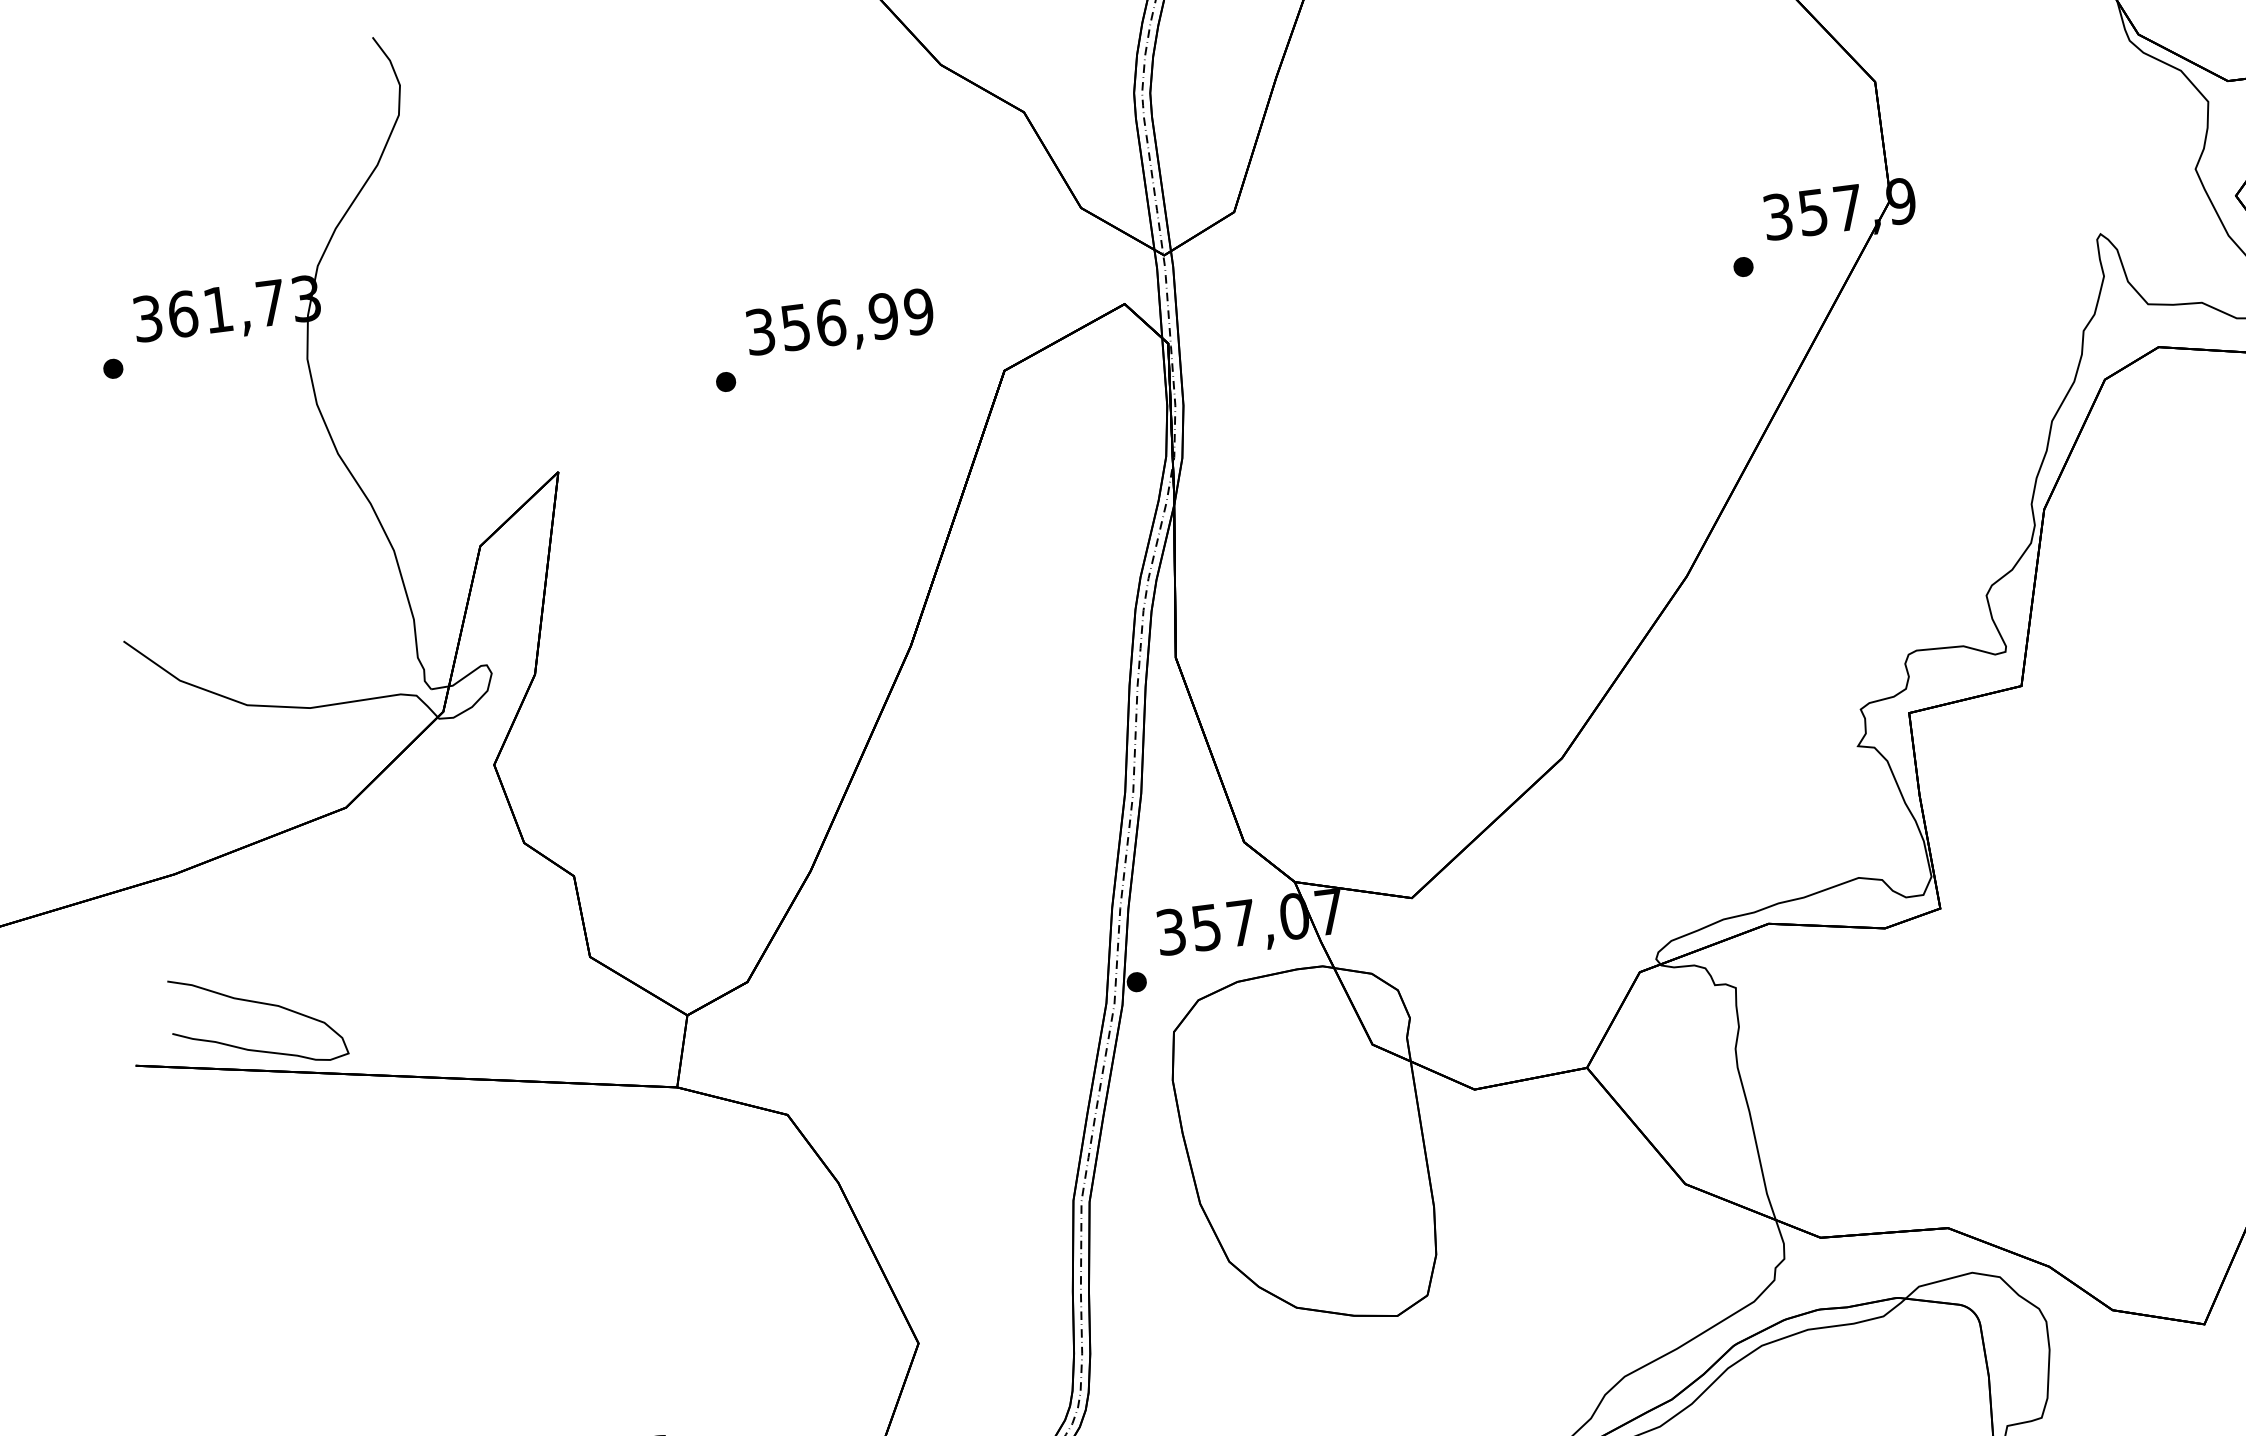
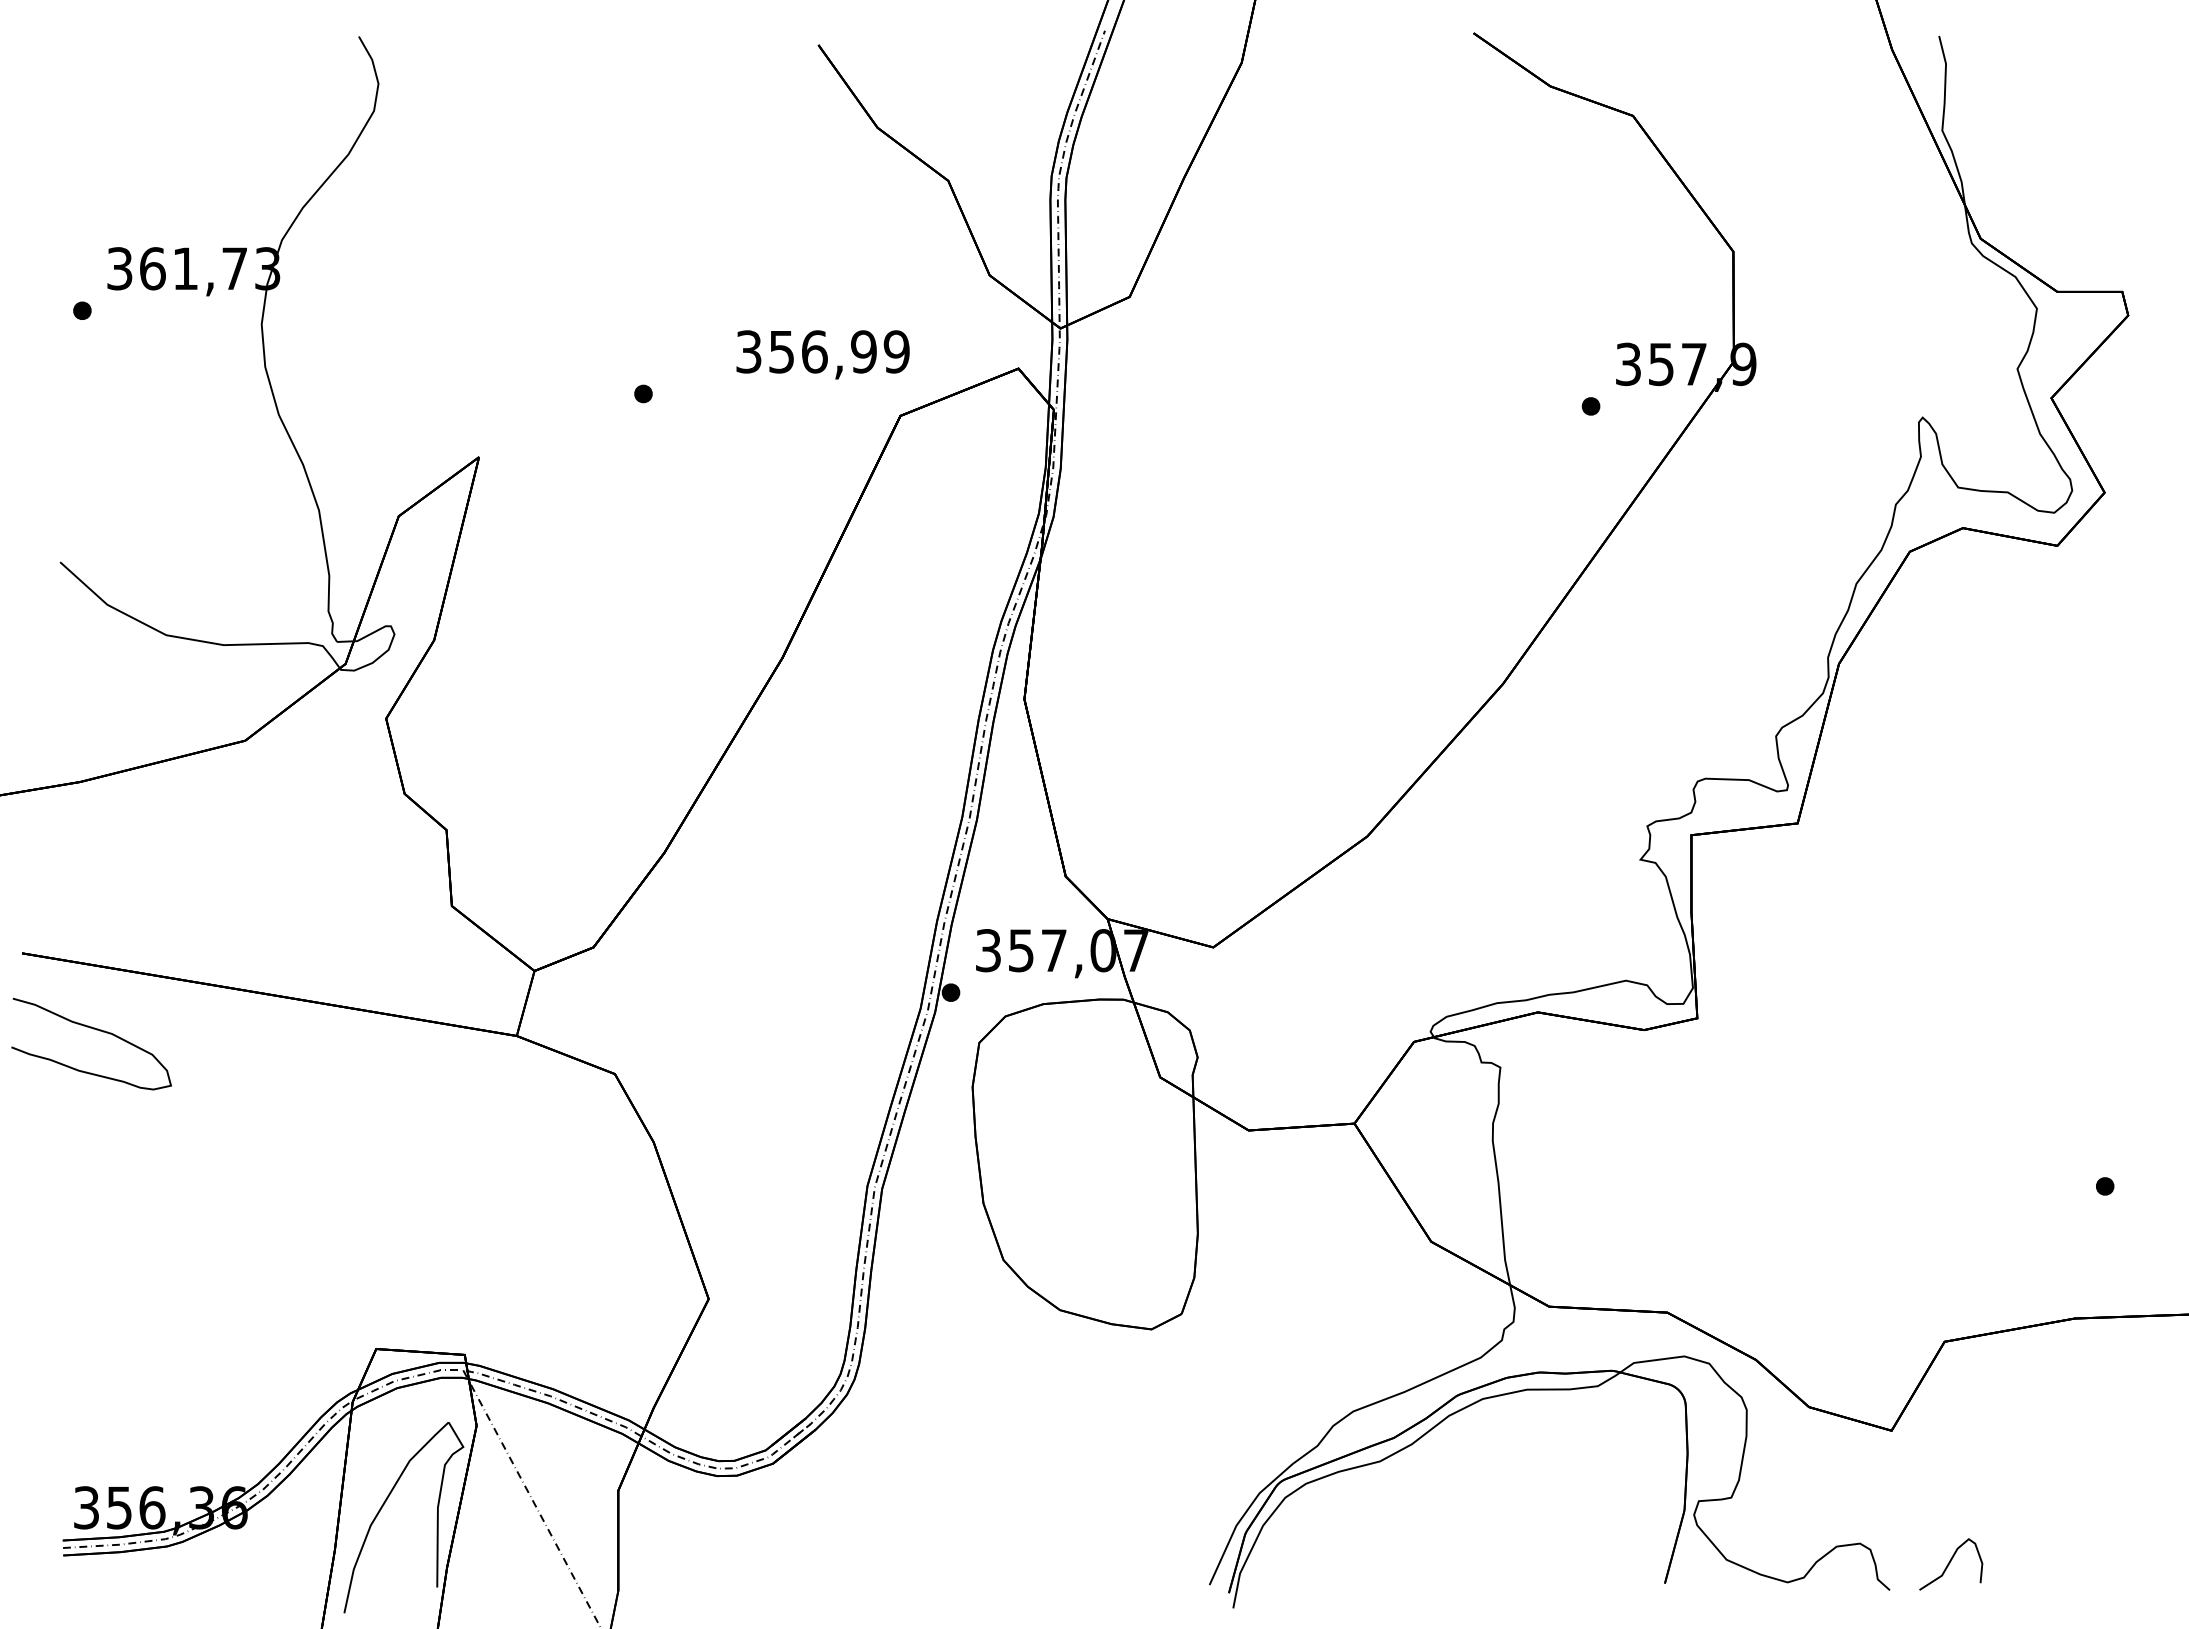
text: (839, 324) -> (822, 354), moved
curve: (261, 1004) -> (96, 1030), moved

